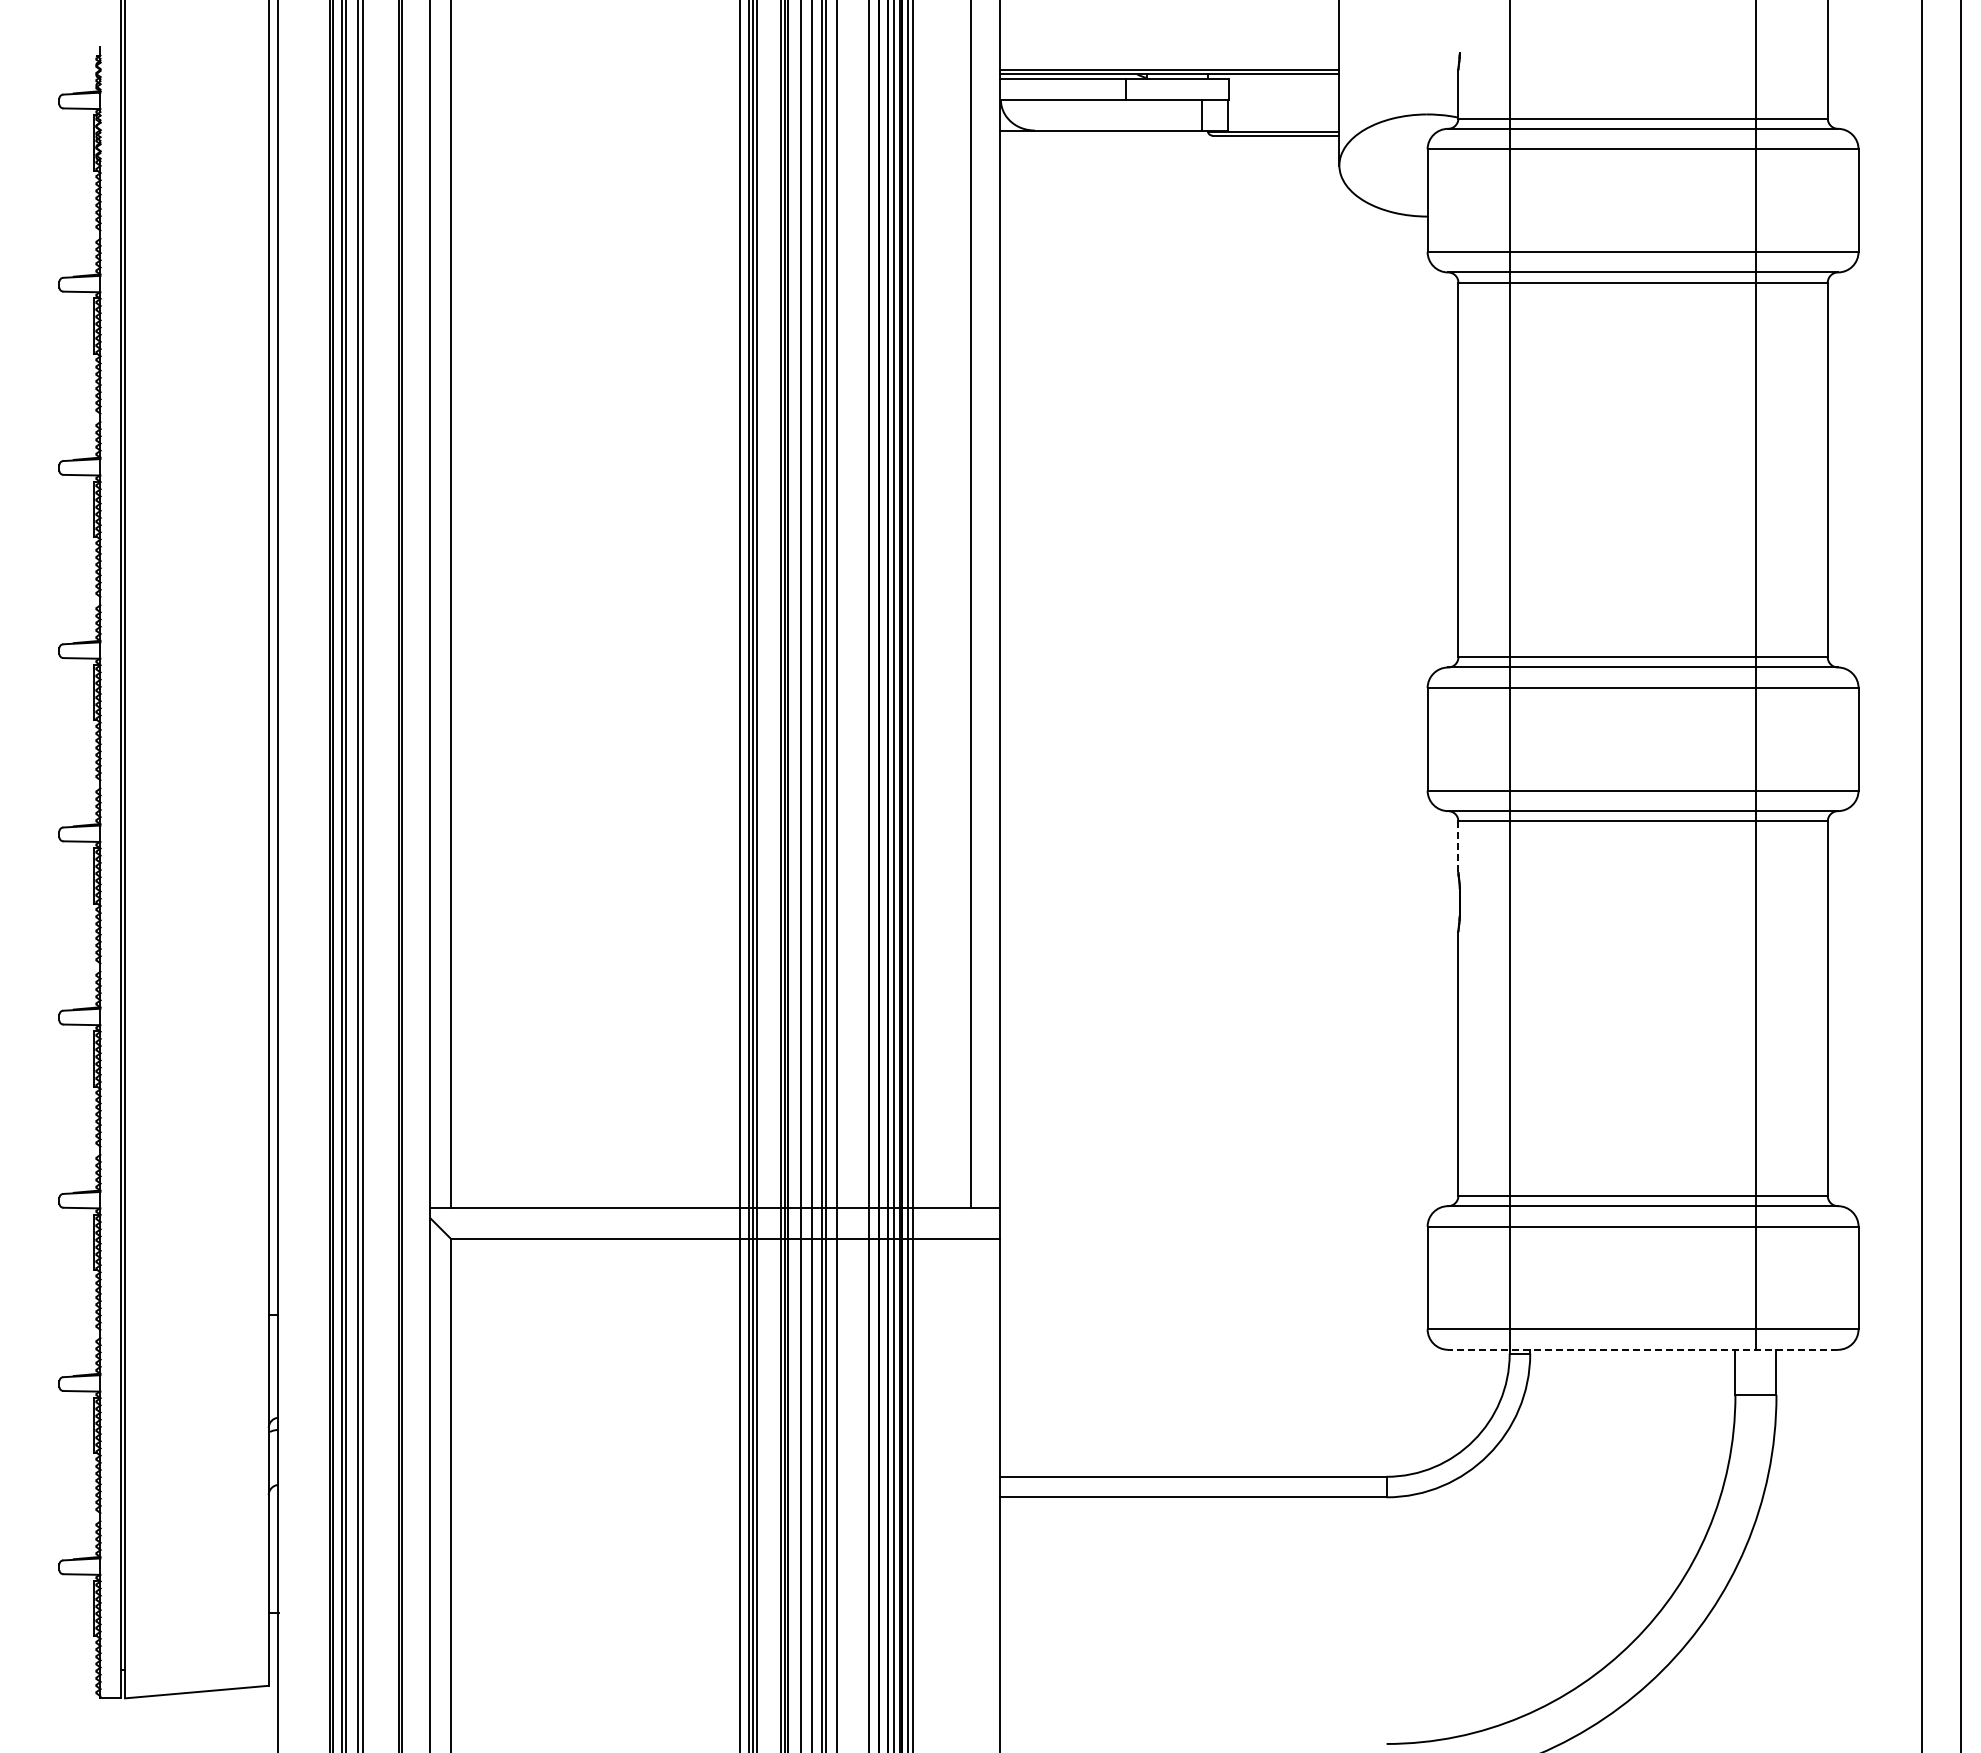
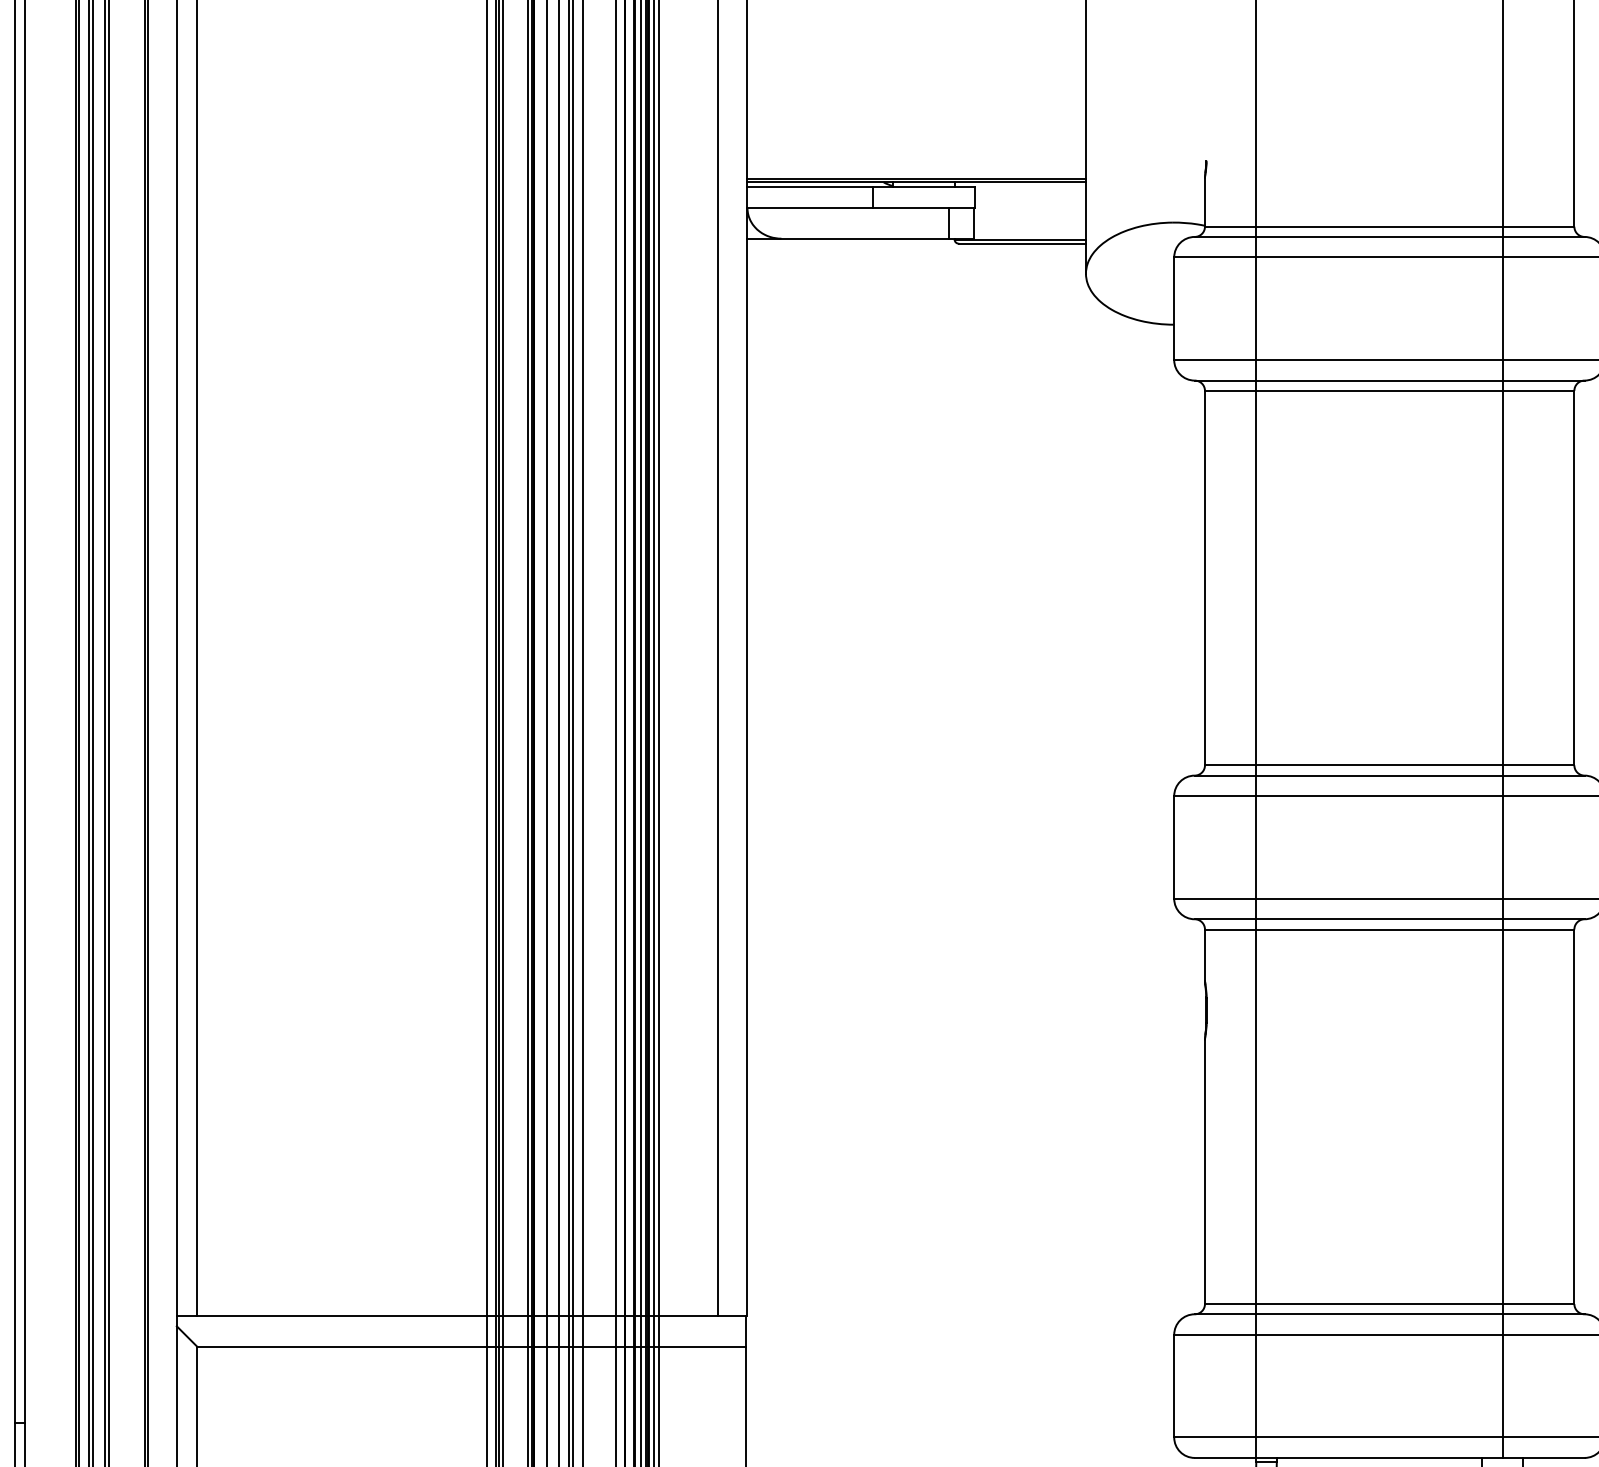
line: (1458, 846) -> (1205, 954), dashed -> solid
line: (1643, 1349) -> (1390, 1457), dashed -> solid

